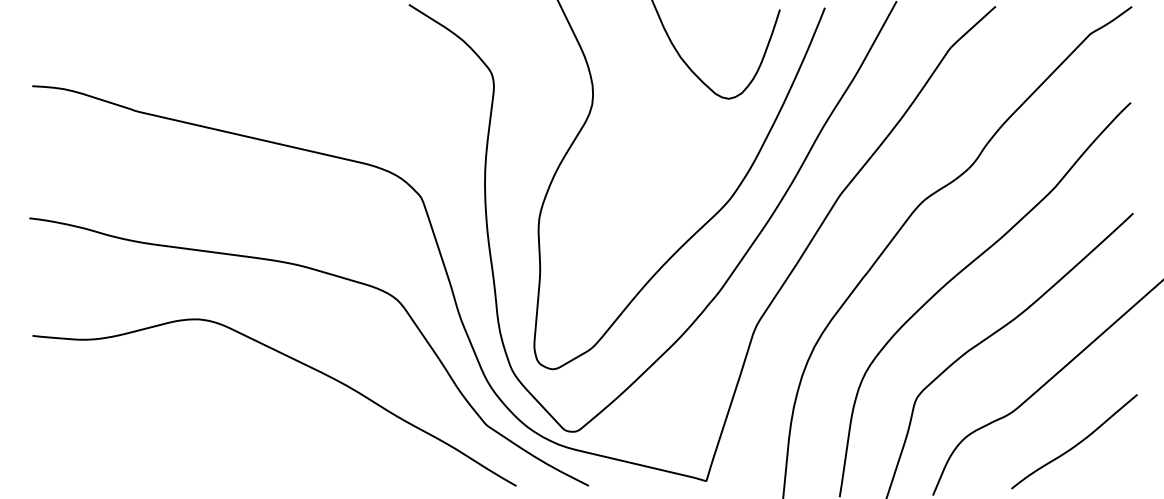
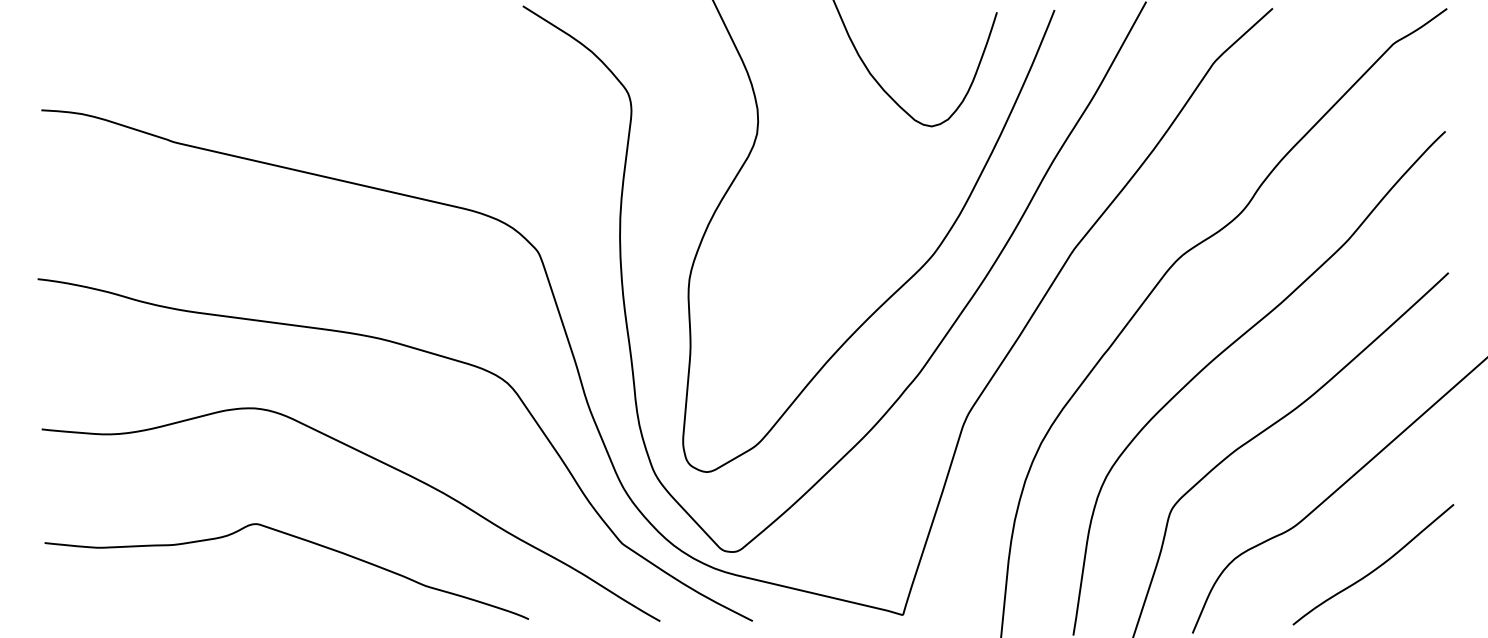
curve: (232, 421) -> (297, 538), added

